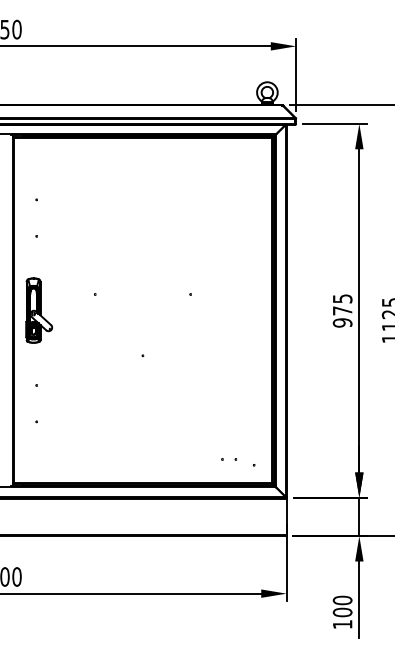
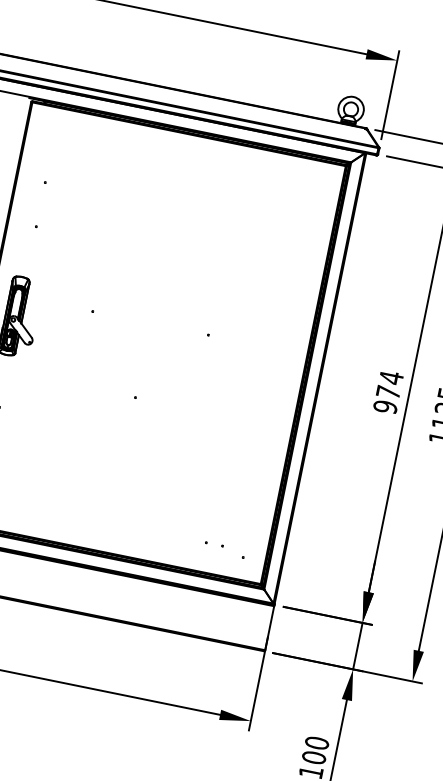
text: (342, 298) -> (391, 377), 975 -> 974

